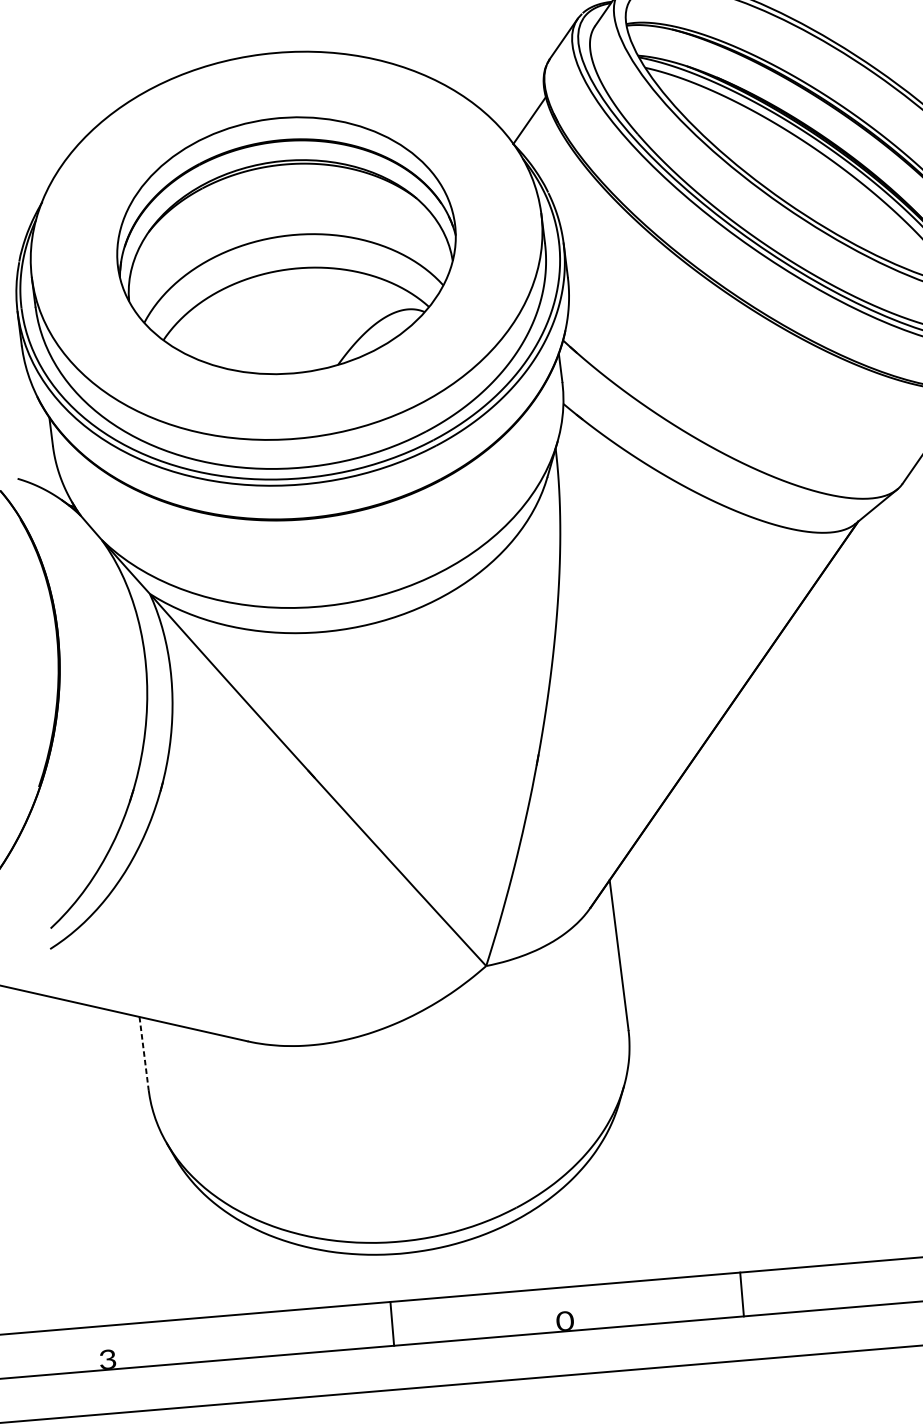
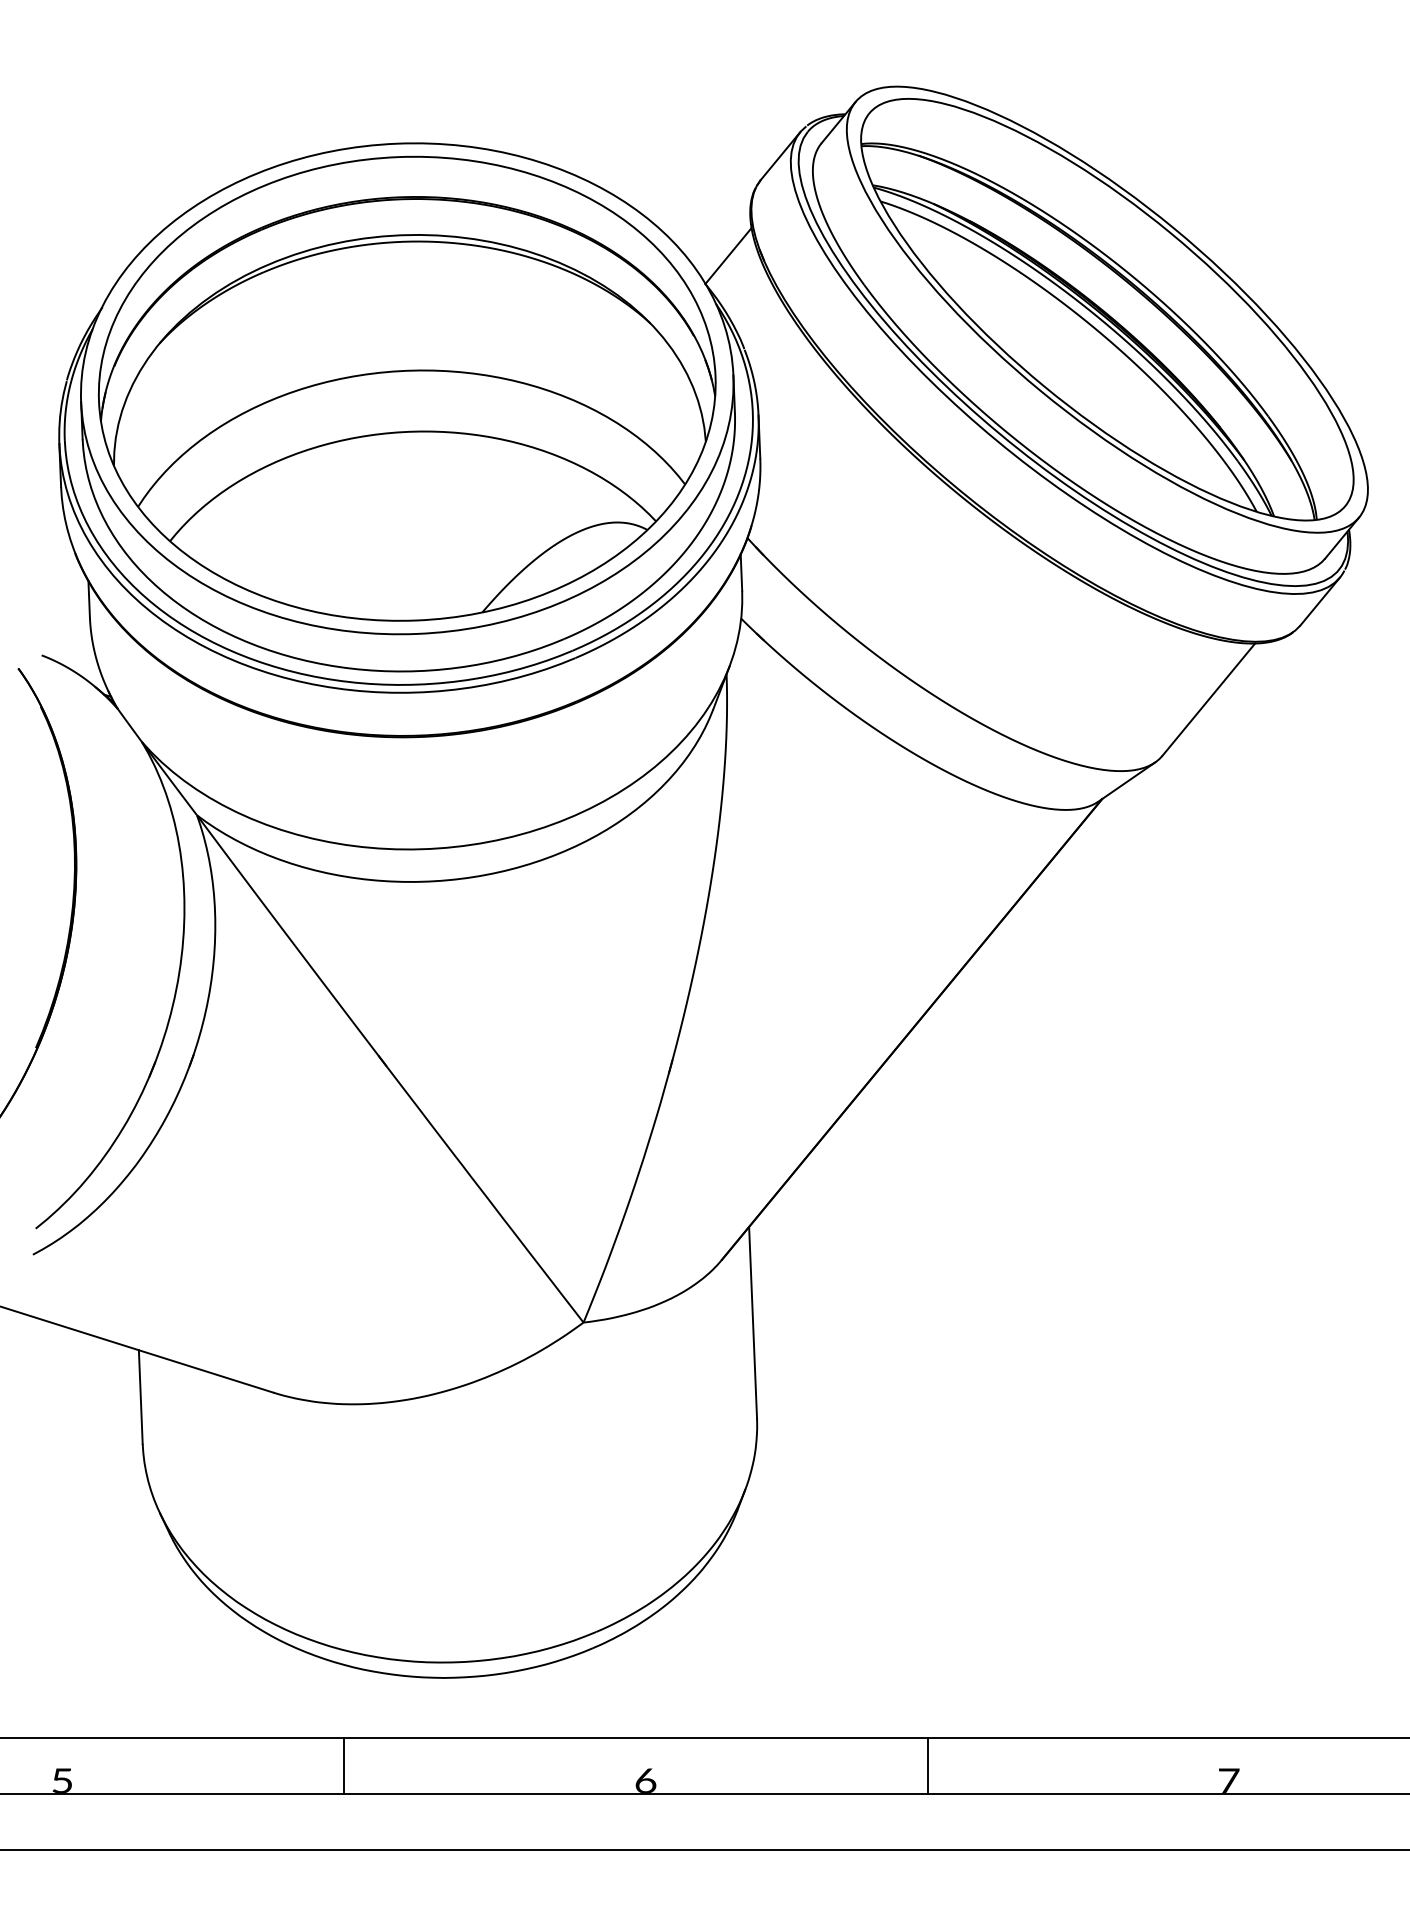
part: (285, 245) -> (406, 388), size x1.43
line: (143, 1053) -> (140, 1397), dashed -> solid
line: (741, 1294) -> (927, 1765), moved
text: (564, 1320) -> (645, 1780), 0 -> 6
line: (392, 1323) -> (344, 1765), moved
text: (107, 1359) -> (62, 1780), 3 -> 5

